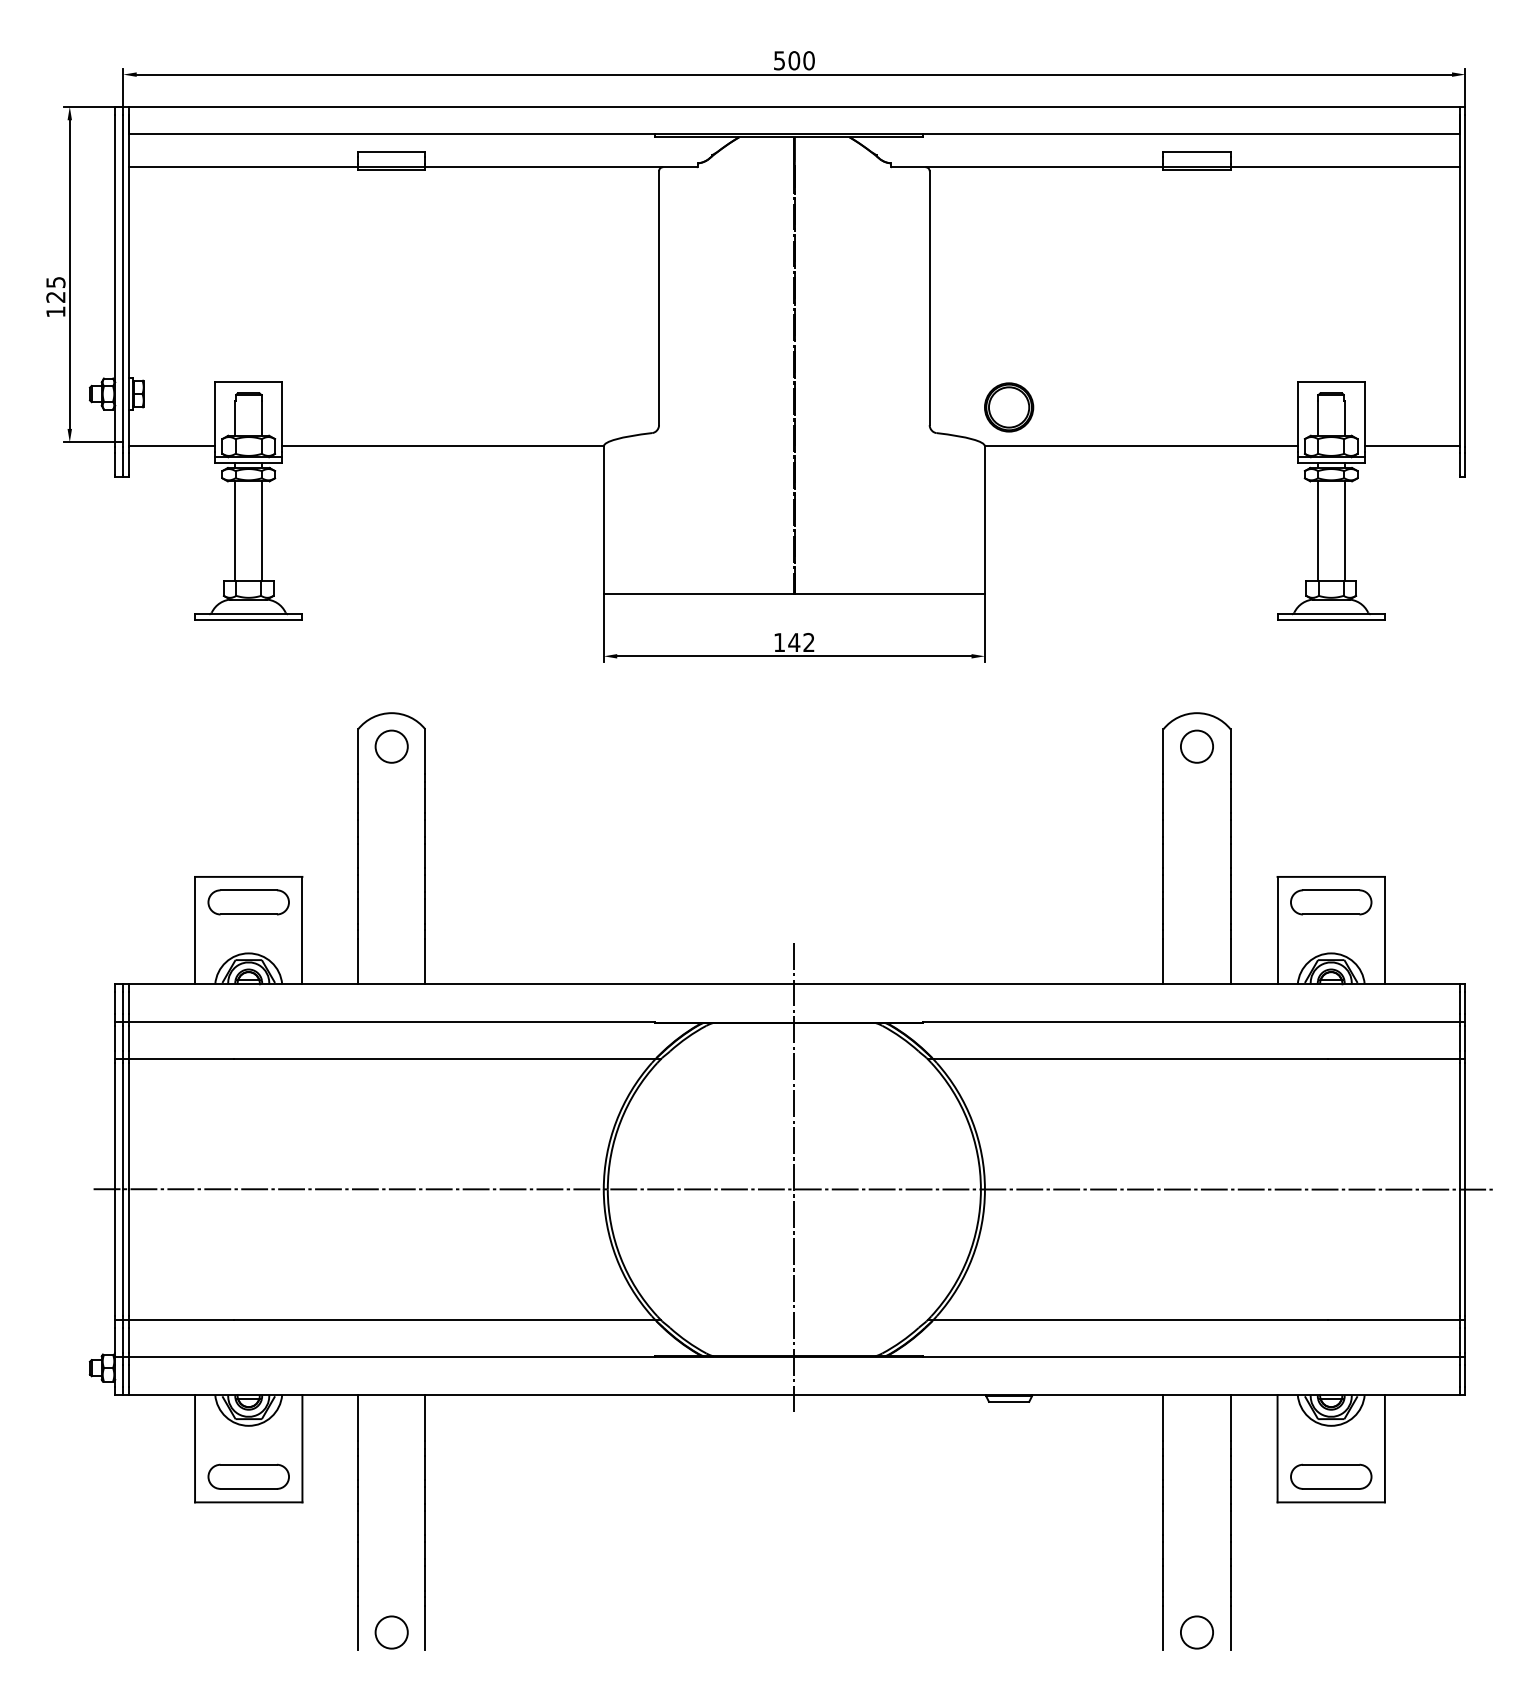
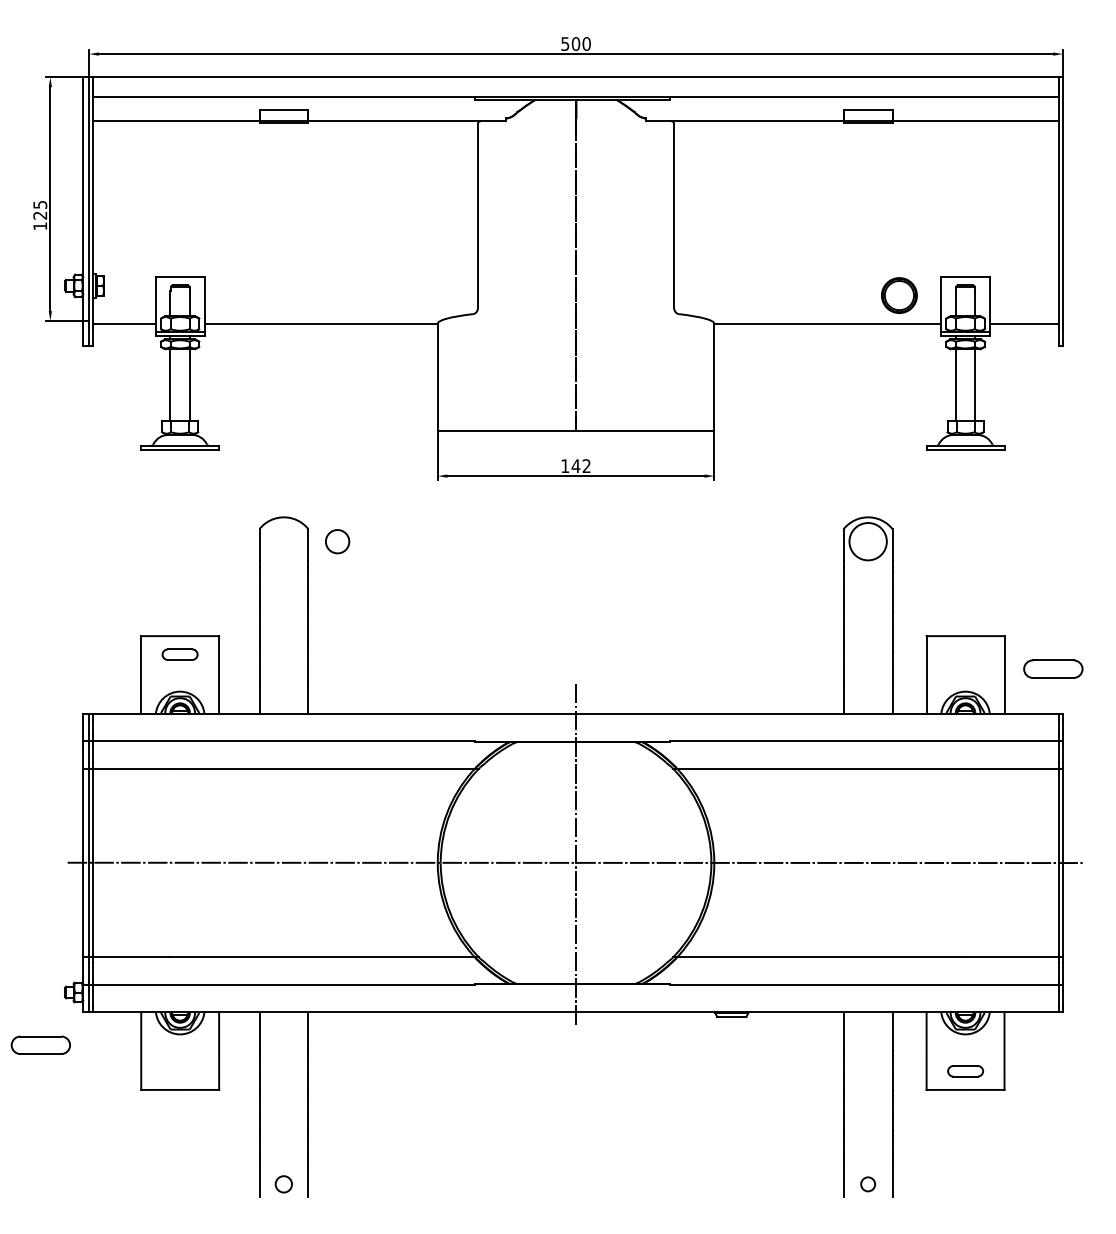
part: (1009, 407) -> (899, 295), moved
circle: (391, 746) -> (337, 541), moved
circle: (1196, 746) -> (867, 541), size x1.6
part: (248, 902) -> (180, 654), size x0.6
part: (1331, 902) -> (1053, 669), moved
part: (248, 1476) -> (40, 1045), moved
part: (1331, 1476) -> (965, 1071), size x0.6
circle: (391, 1632) -> (283, 1184), size x0.7
circle: (1196, 1632) -> (867, 1184), size x0.6

